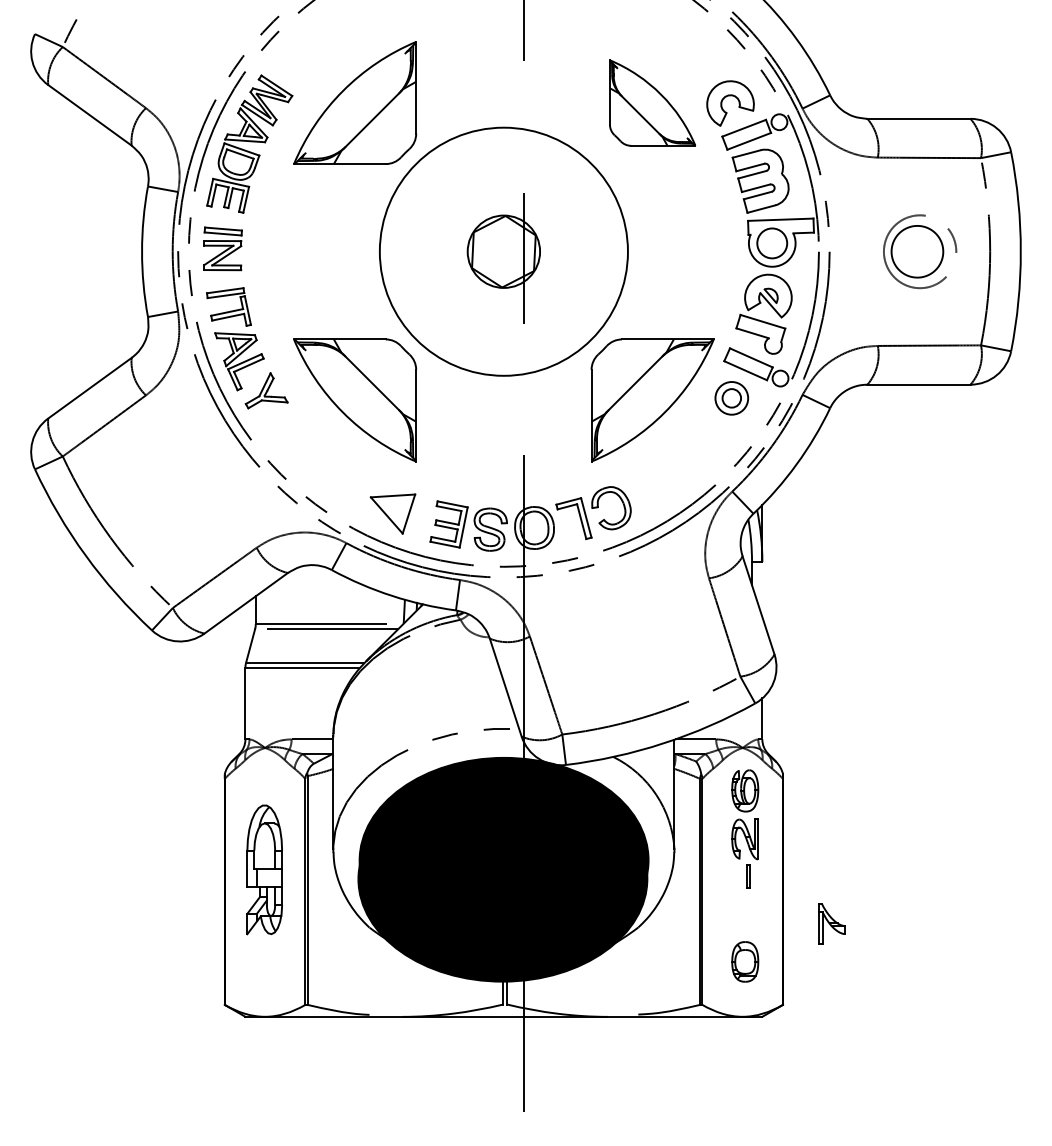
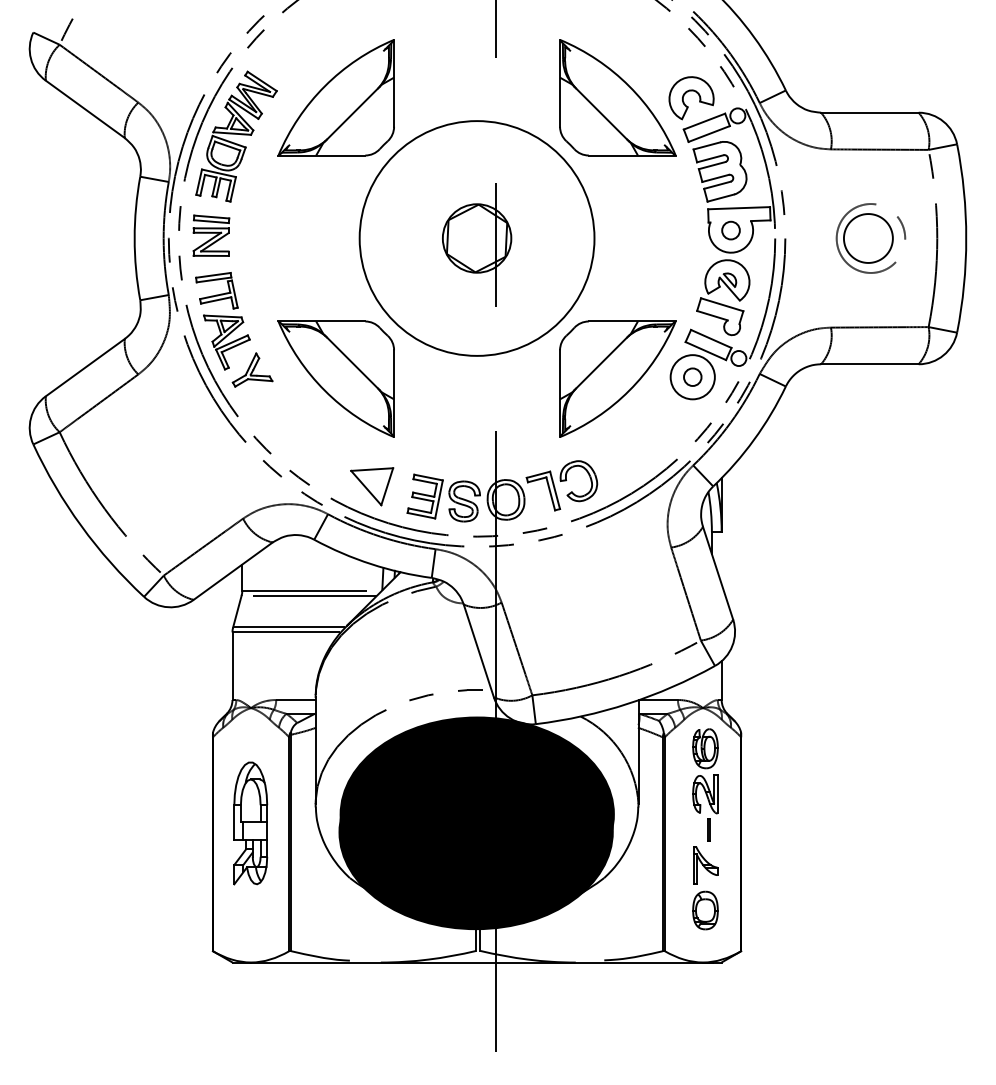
part: (652, 102) -> (617, 97), size x1.43
circle: (771, 243) -> (730, 230), size x0.62
circle: (731, 398) -> (692, 377), size x1.43
part: (831, 923) -> (705, 865), moved

